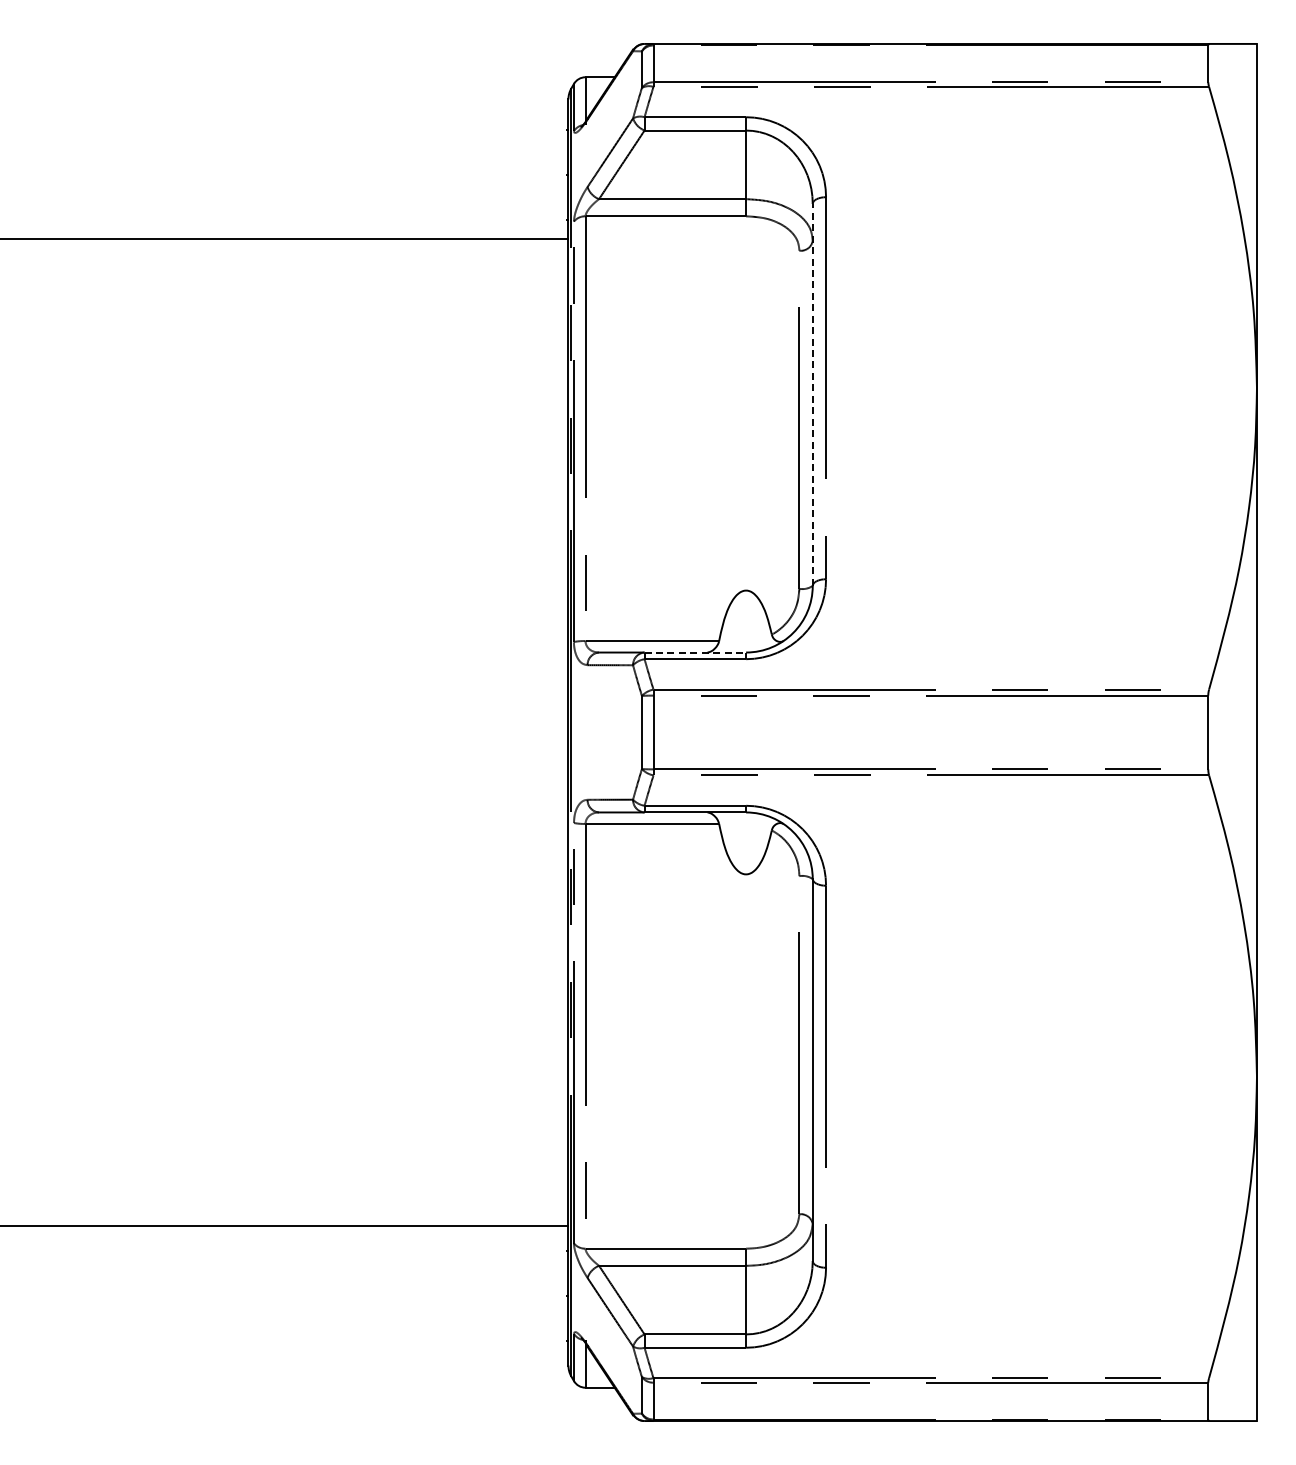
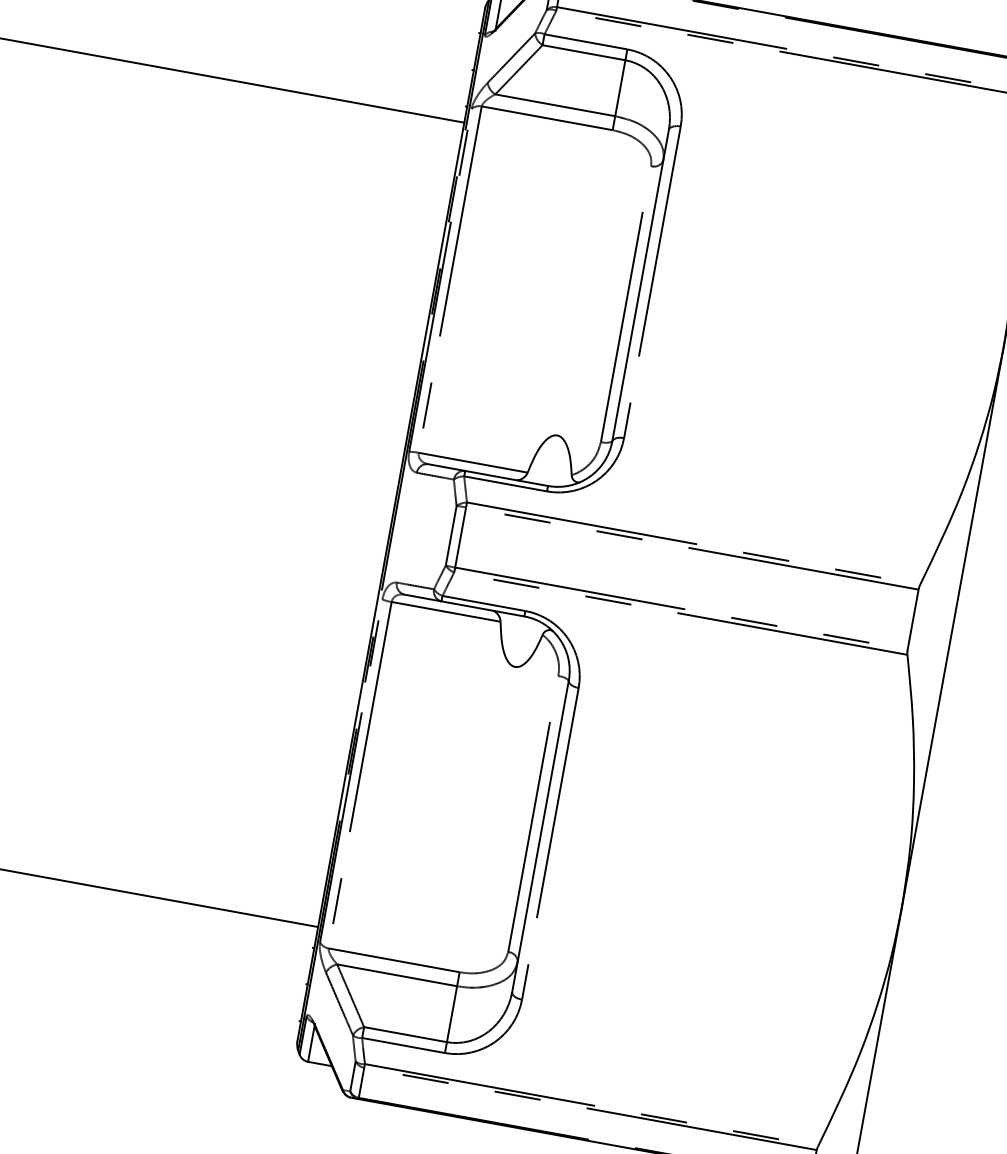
line: (812, 394) -> (640, 285), dashed -> solid
line: (695, 652) -> (506, 478), dashed -> solid

